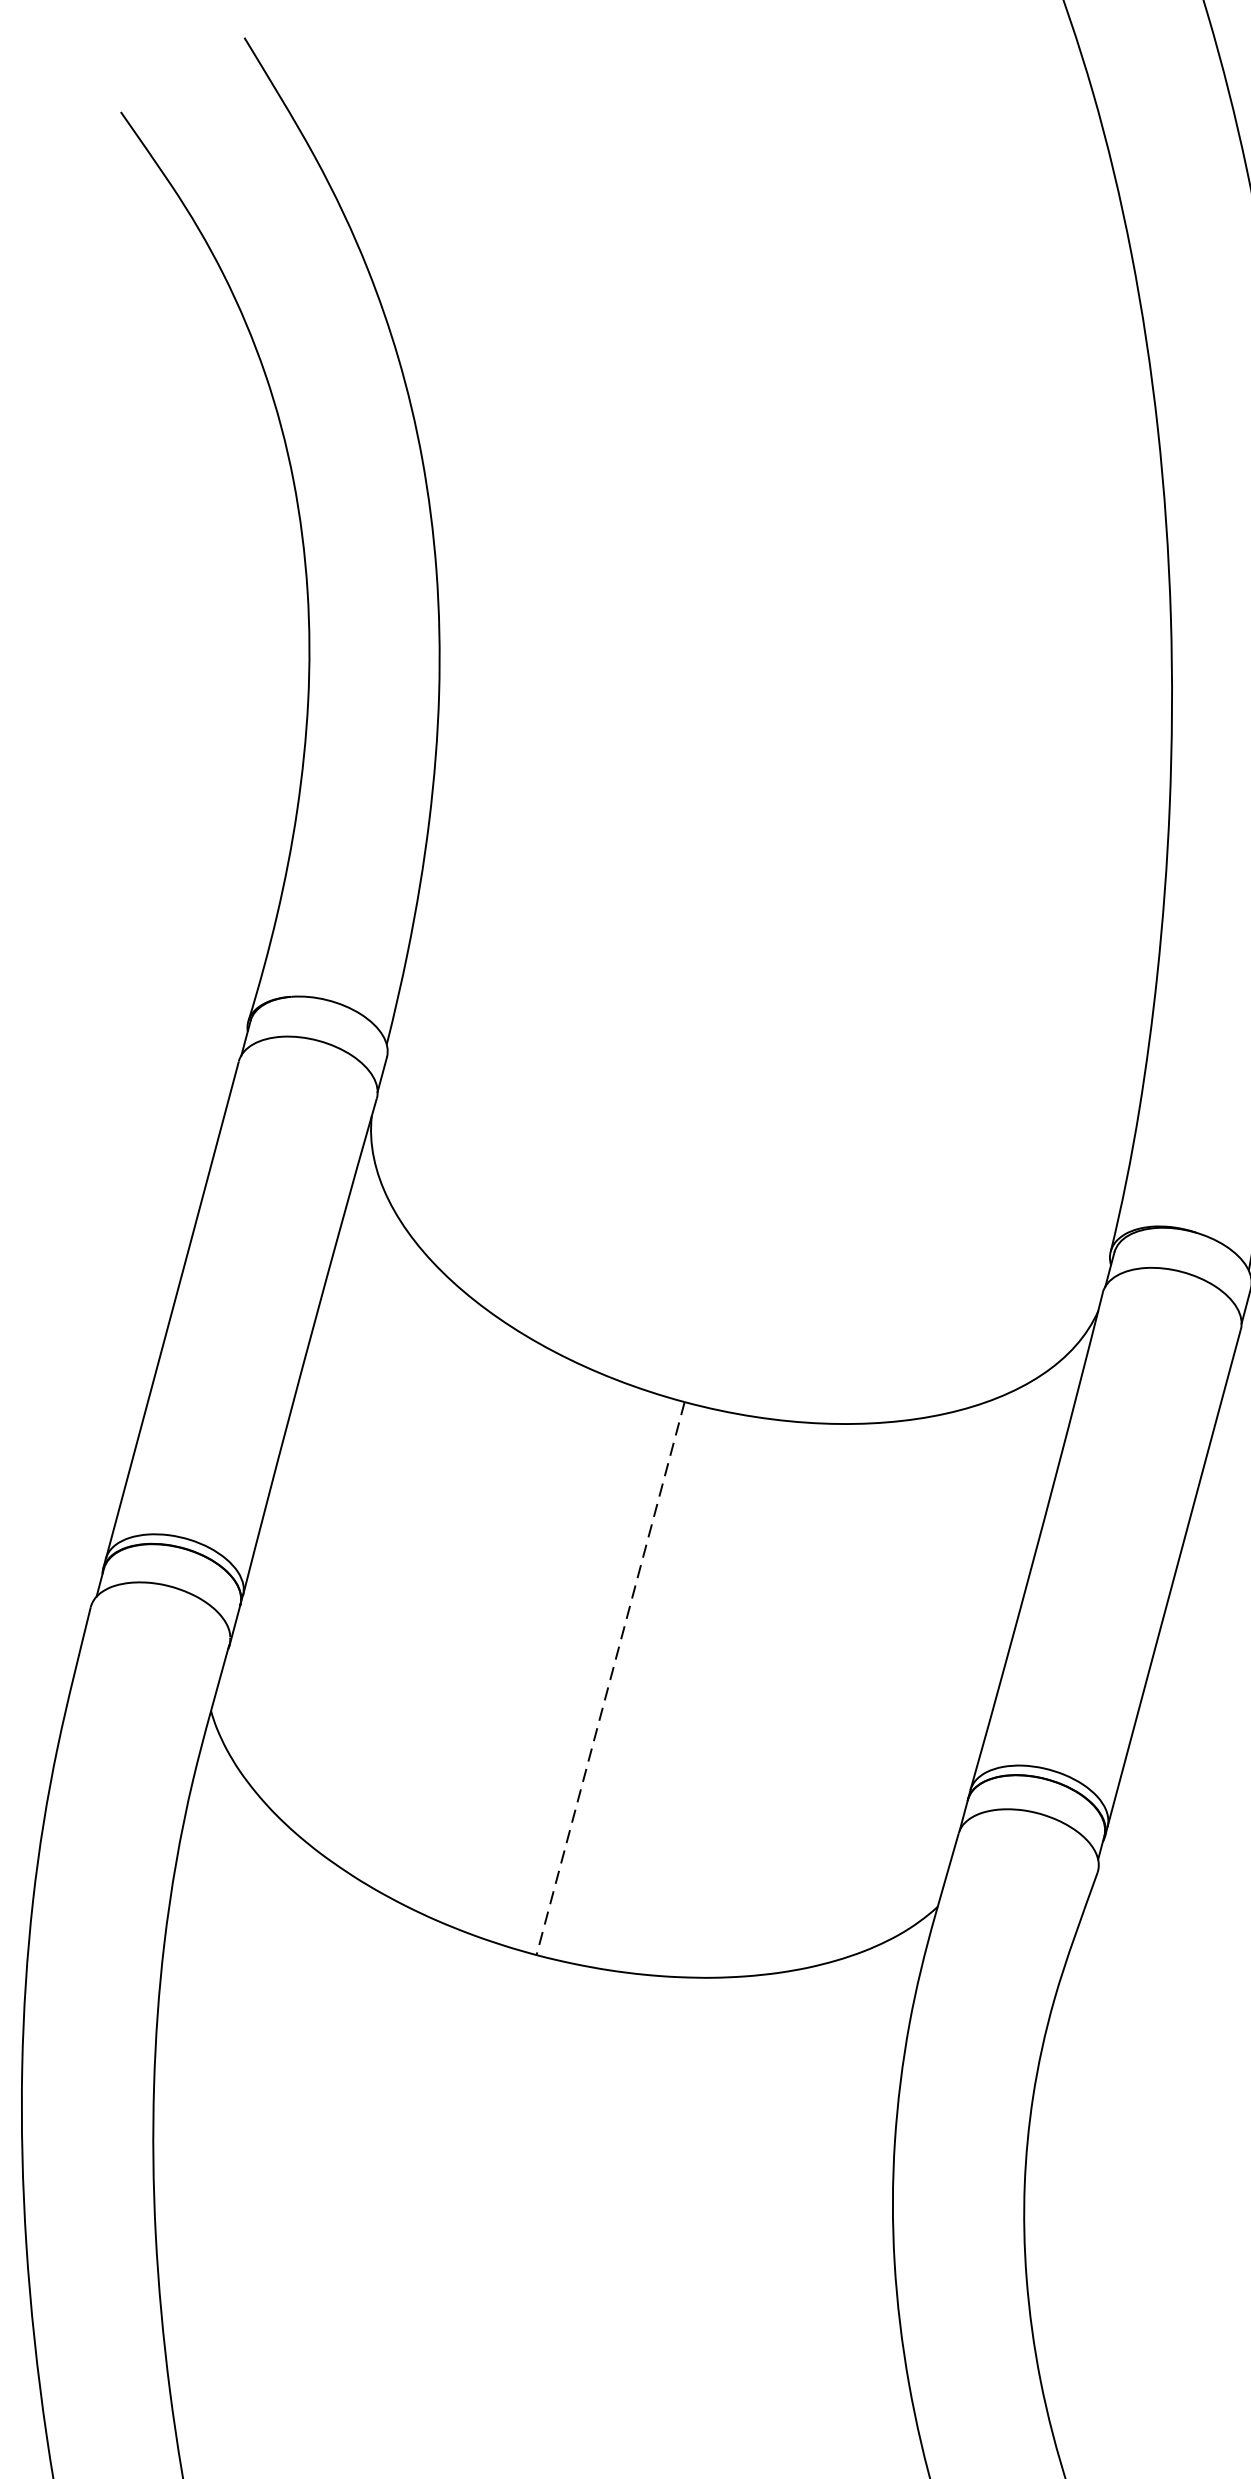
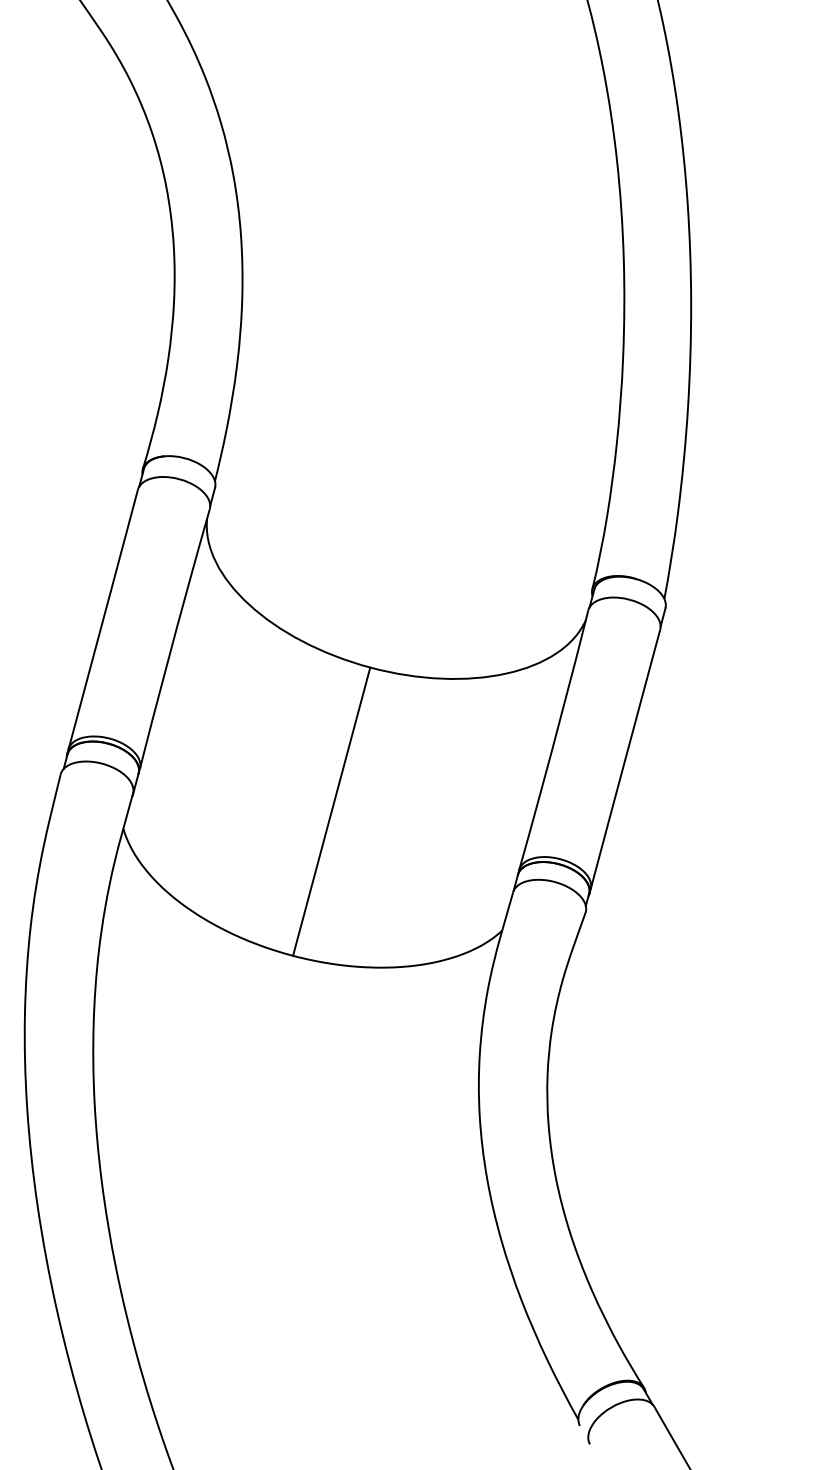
line: (610, 1680) -> (331, 812), dashed -> solid

